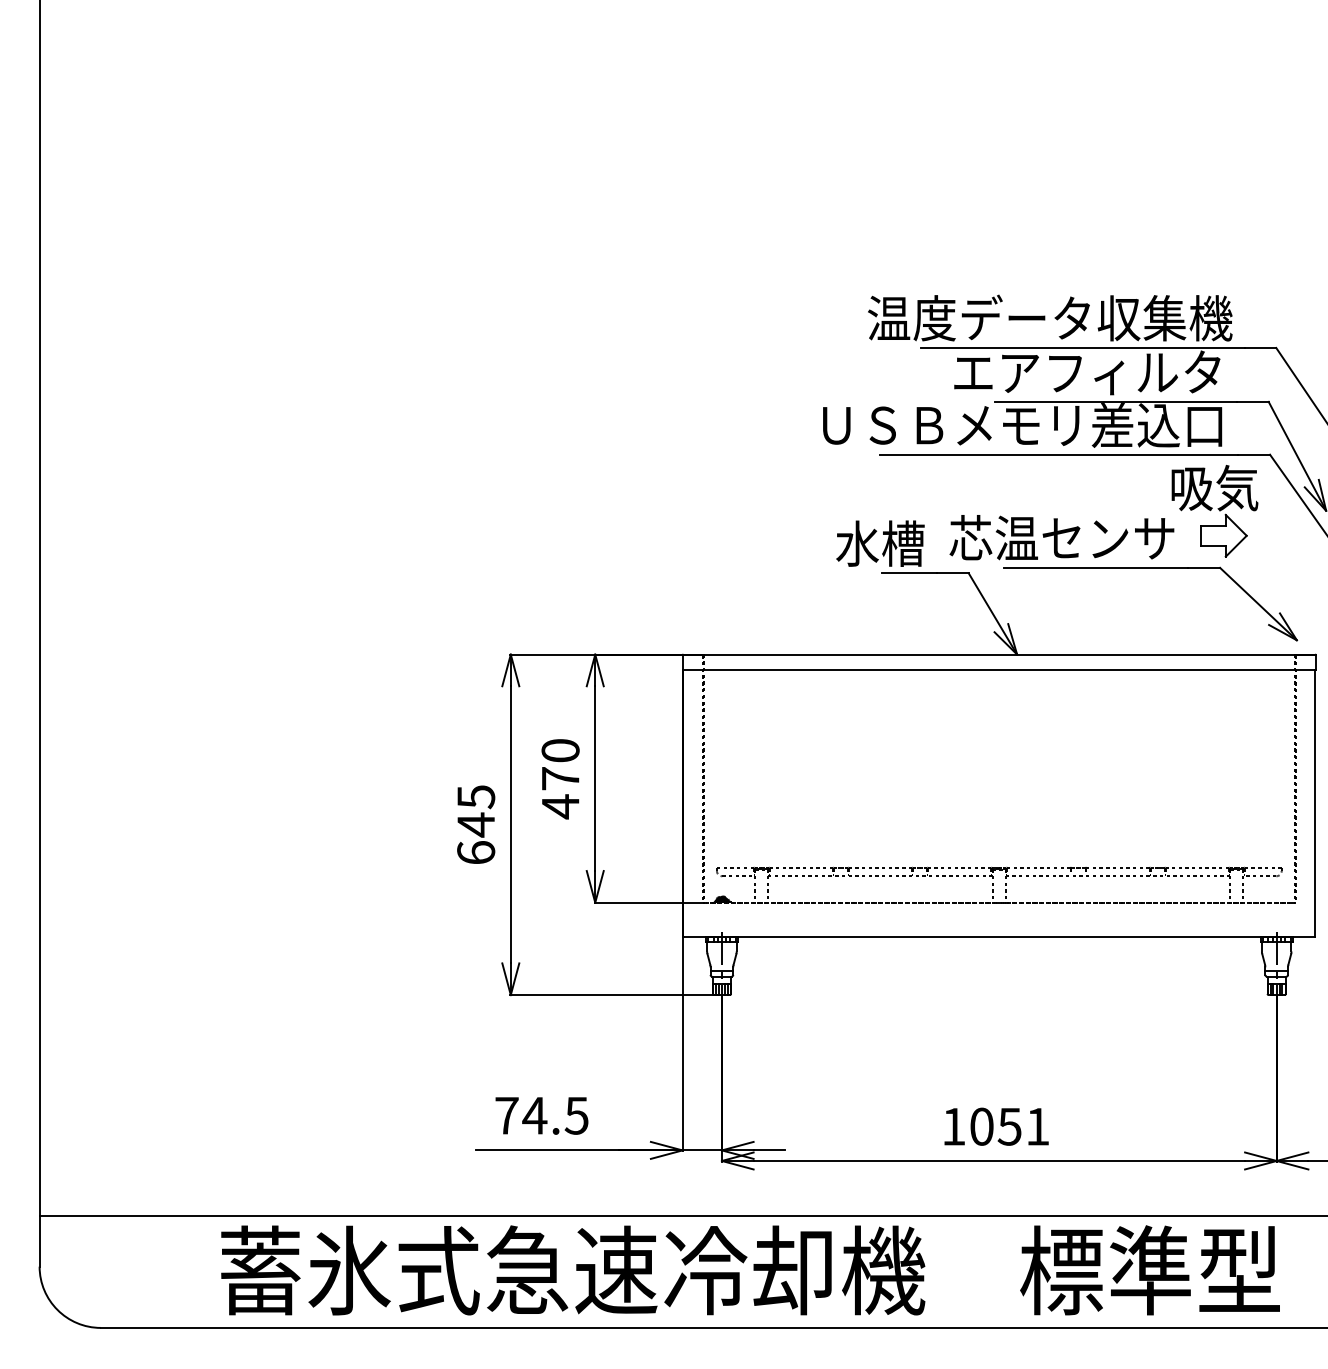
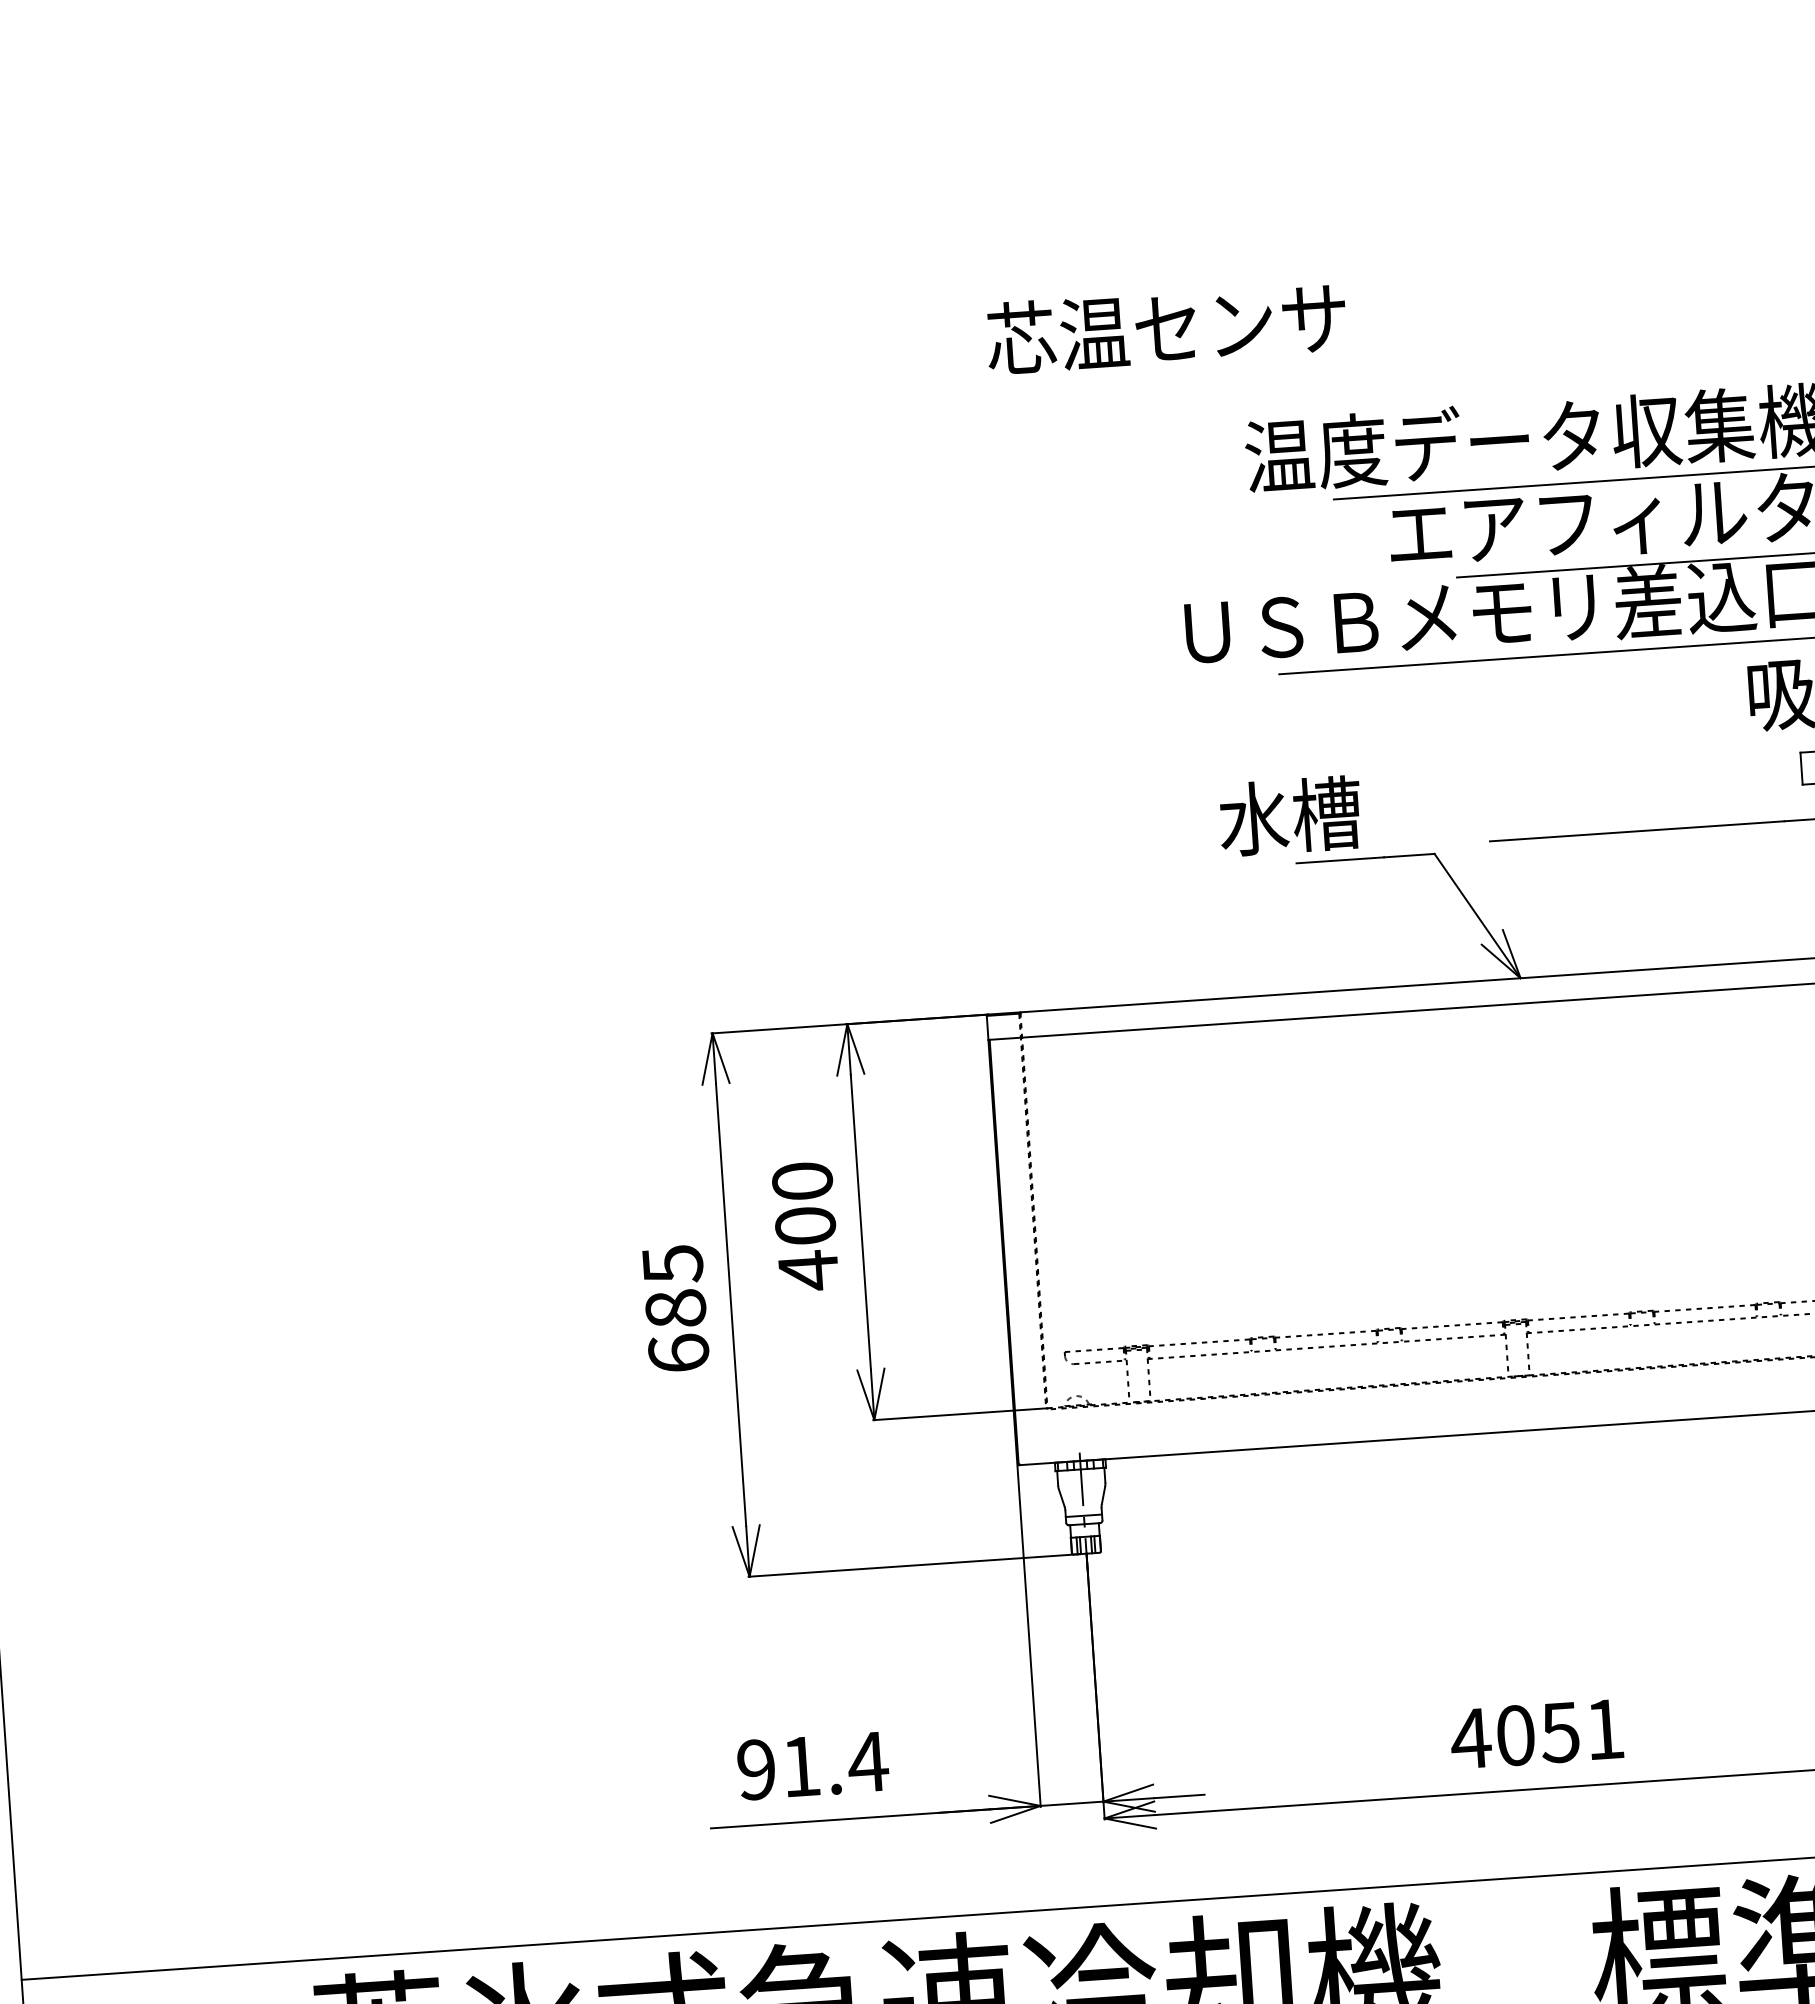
text: (1061, 537) -> (1165, 327), moved
text: (560, 778) -> (805, 1225), 470 -> 400
text: (476, 824) -> (676, 1308), 645 -> 685
hatch: (721, 899) -> (1075, 1401), removed
text: (542, 1115) -> (813, 1765), 74.5 -> 91.4
text: (953, 1126) -> (1470, 1738), 1051 -> 4051

